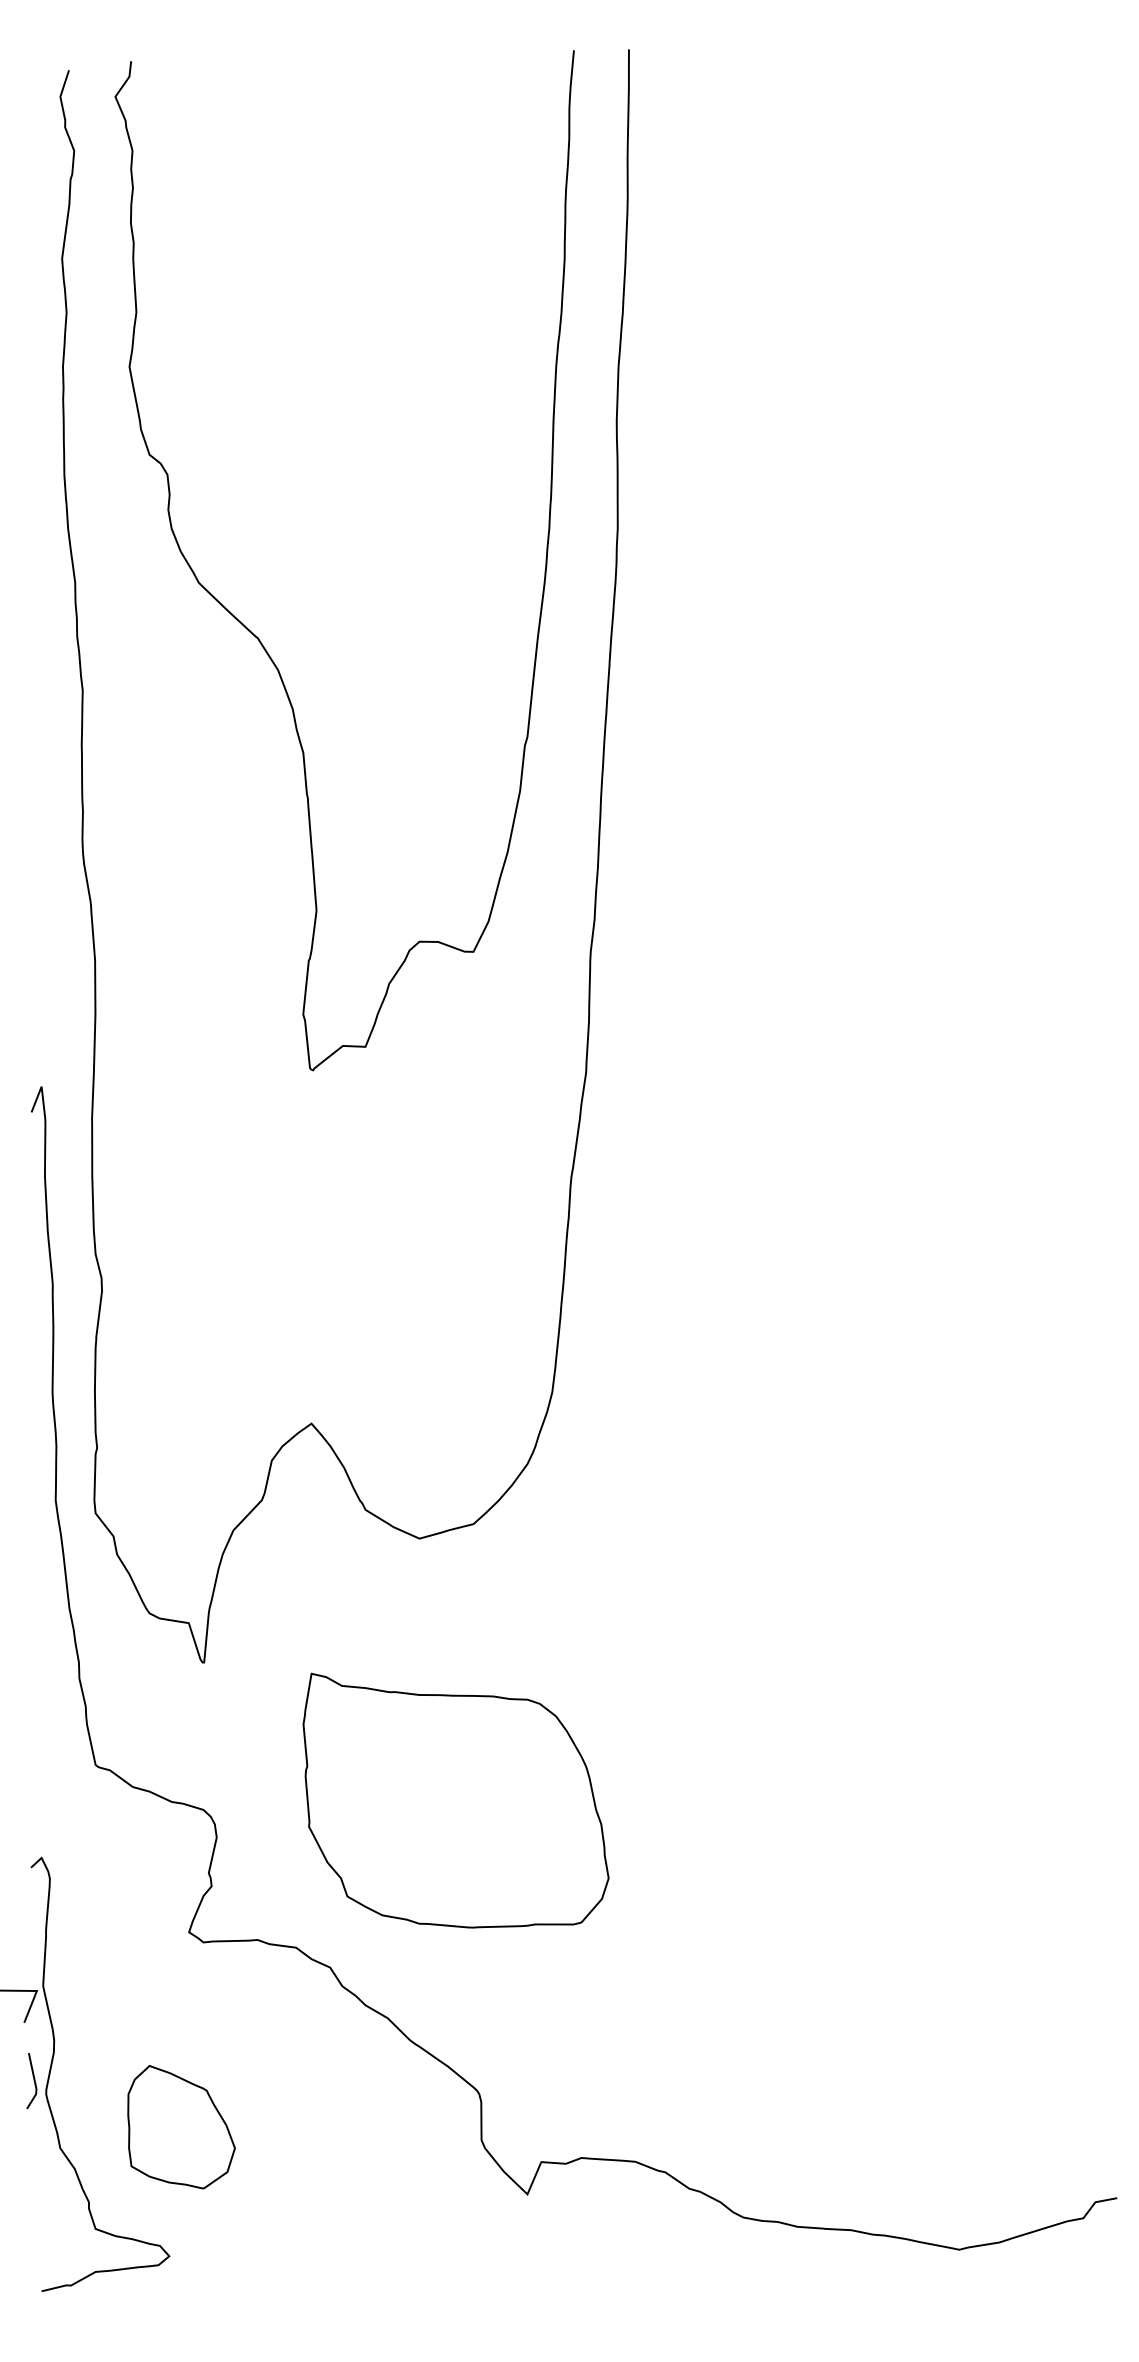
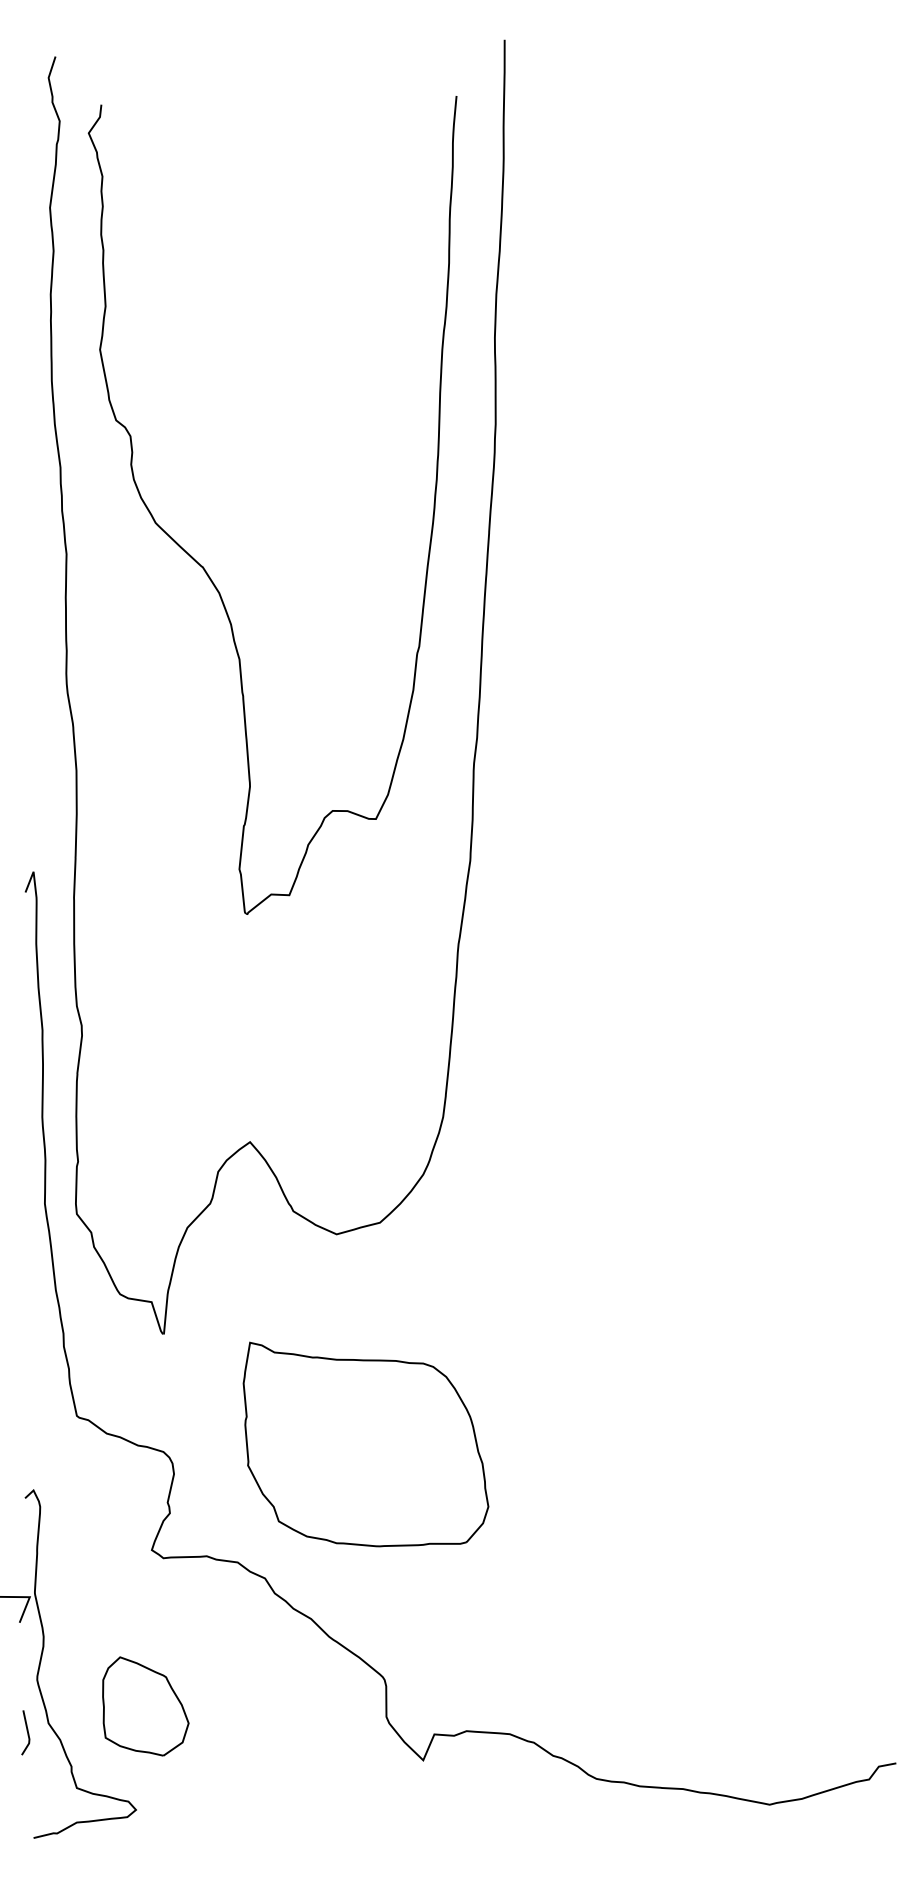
part: (259, 638) -> (204, 567), moved
line: (33, 2080) -> (27, 1732), moved

